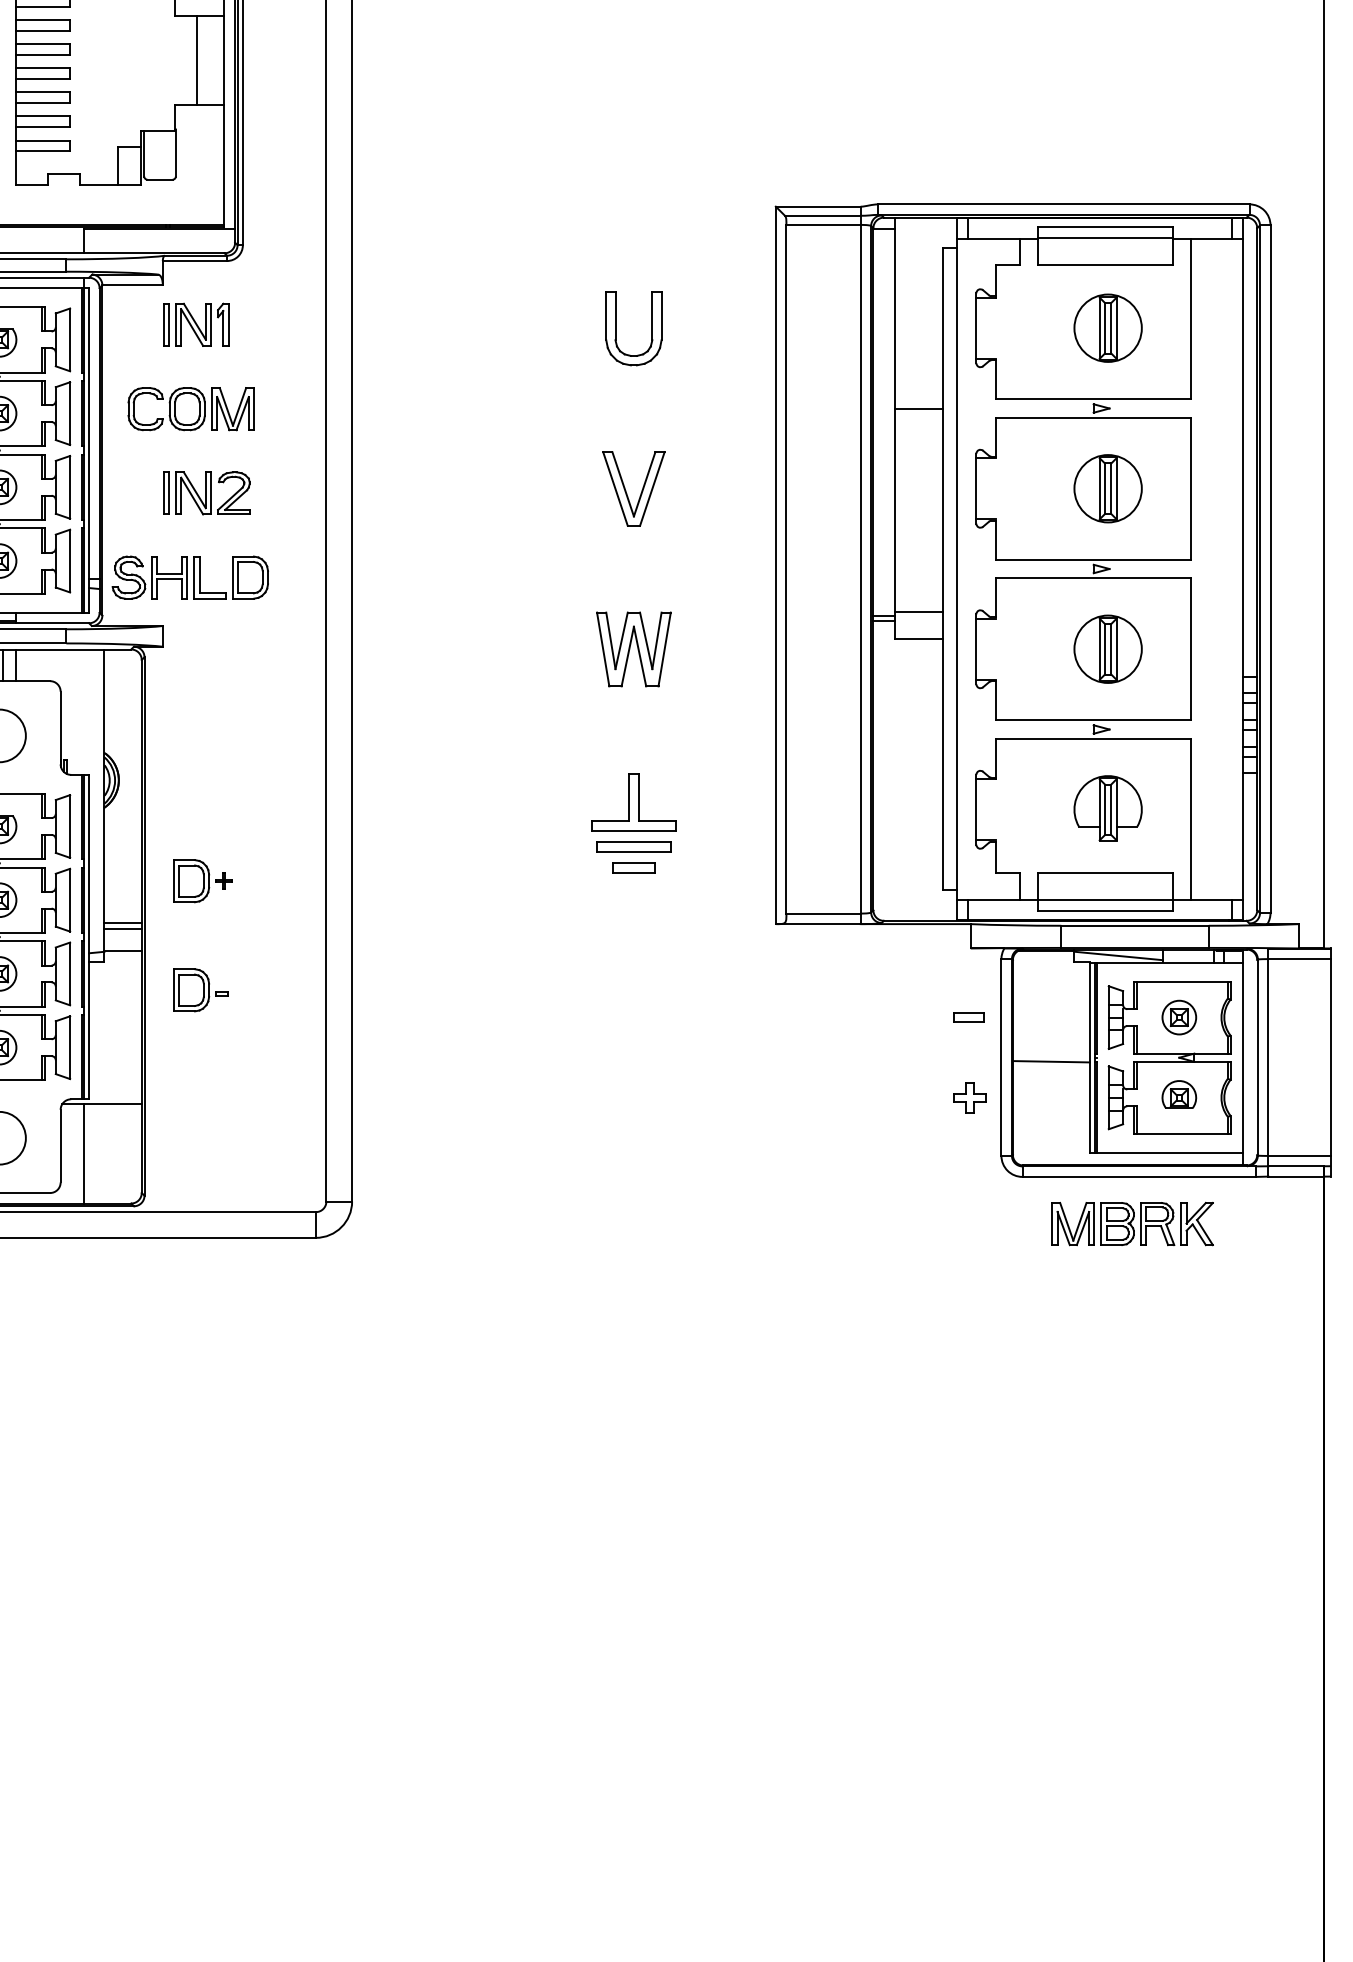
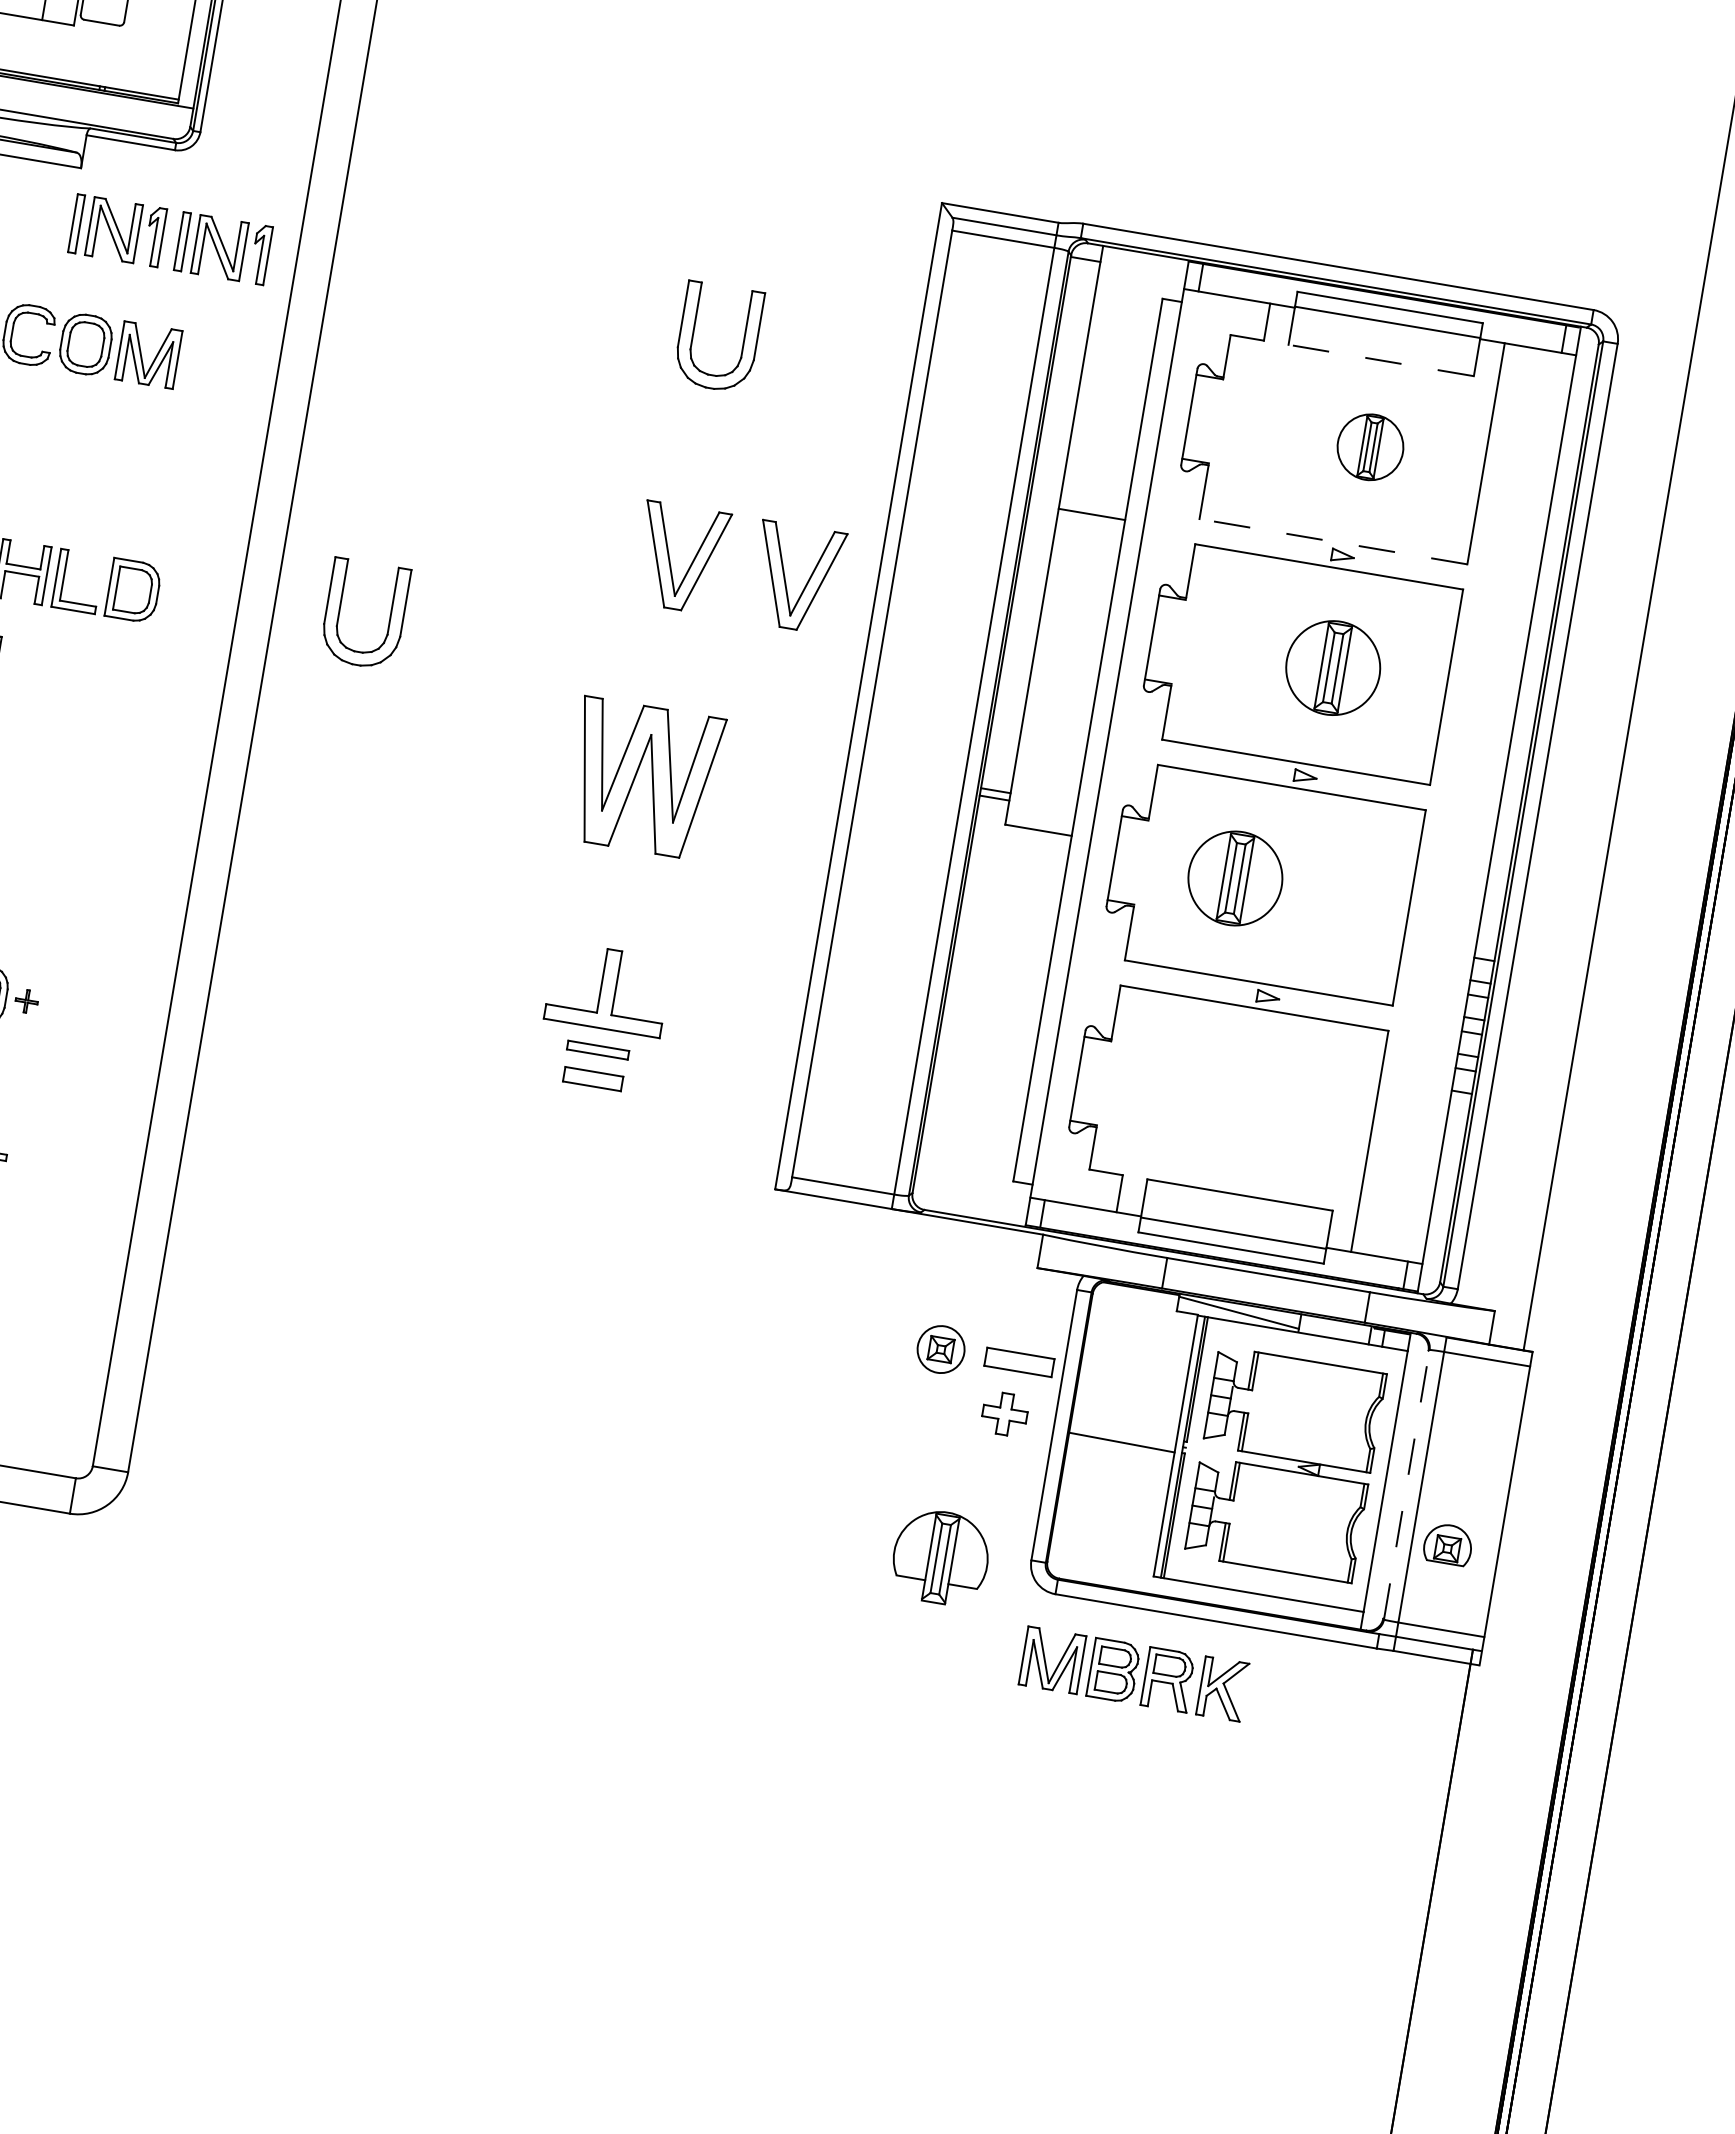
line: (1104, 265) -> (1380, 360), solid -> dashed
part: (273, 324) -> (224, 248), added
part: (1107, 327) -> (1369, 446), size x0.7
line: (1092, 399) -> (1332, 541), solid -> dashed
part: (710, 490) -> (786, 578), added
part: (206, 493) -> (92, 464), removed
part: (399, 566) -> (340, 610), added
line: (918, 611) -> (1043, 792), removed
part: (1107, 648) -> (1234, 877), moved
part: (633, 649) -> (643, 778), size x1.4
part: (1107, 808) -> (940, 1557), moved
part: (633, 846) -> (597, 1049), size x0.6
part: (968, 1017) -> (1018, 1362), size x1.6
part: (1179, 1017) -> (941, 1349), moved
line: (1257, 1057) -> (1406, 1484), solid -> dashed
part: (1179, 1094) -> (1448, 1544), moved
part: (969, 1097) -> (1003, 1413), moved
part: (1132, 1224) -> (1133, 1674), moved

